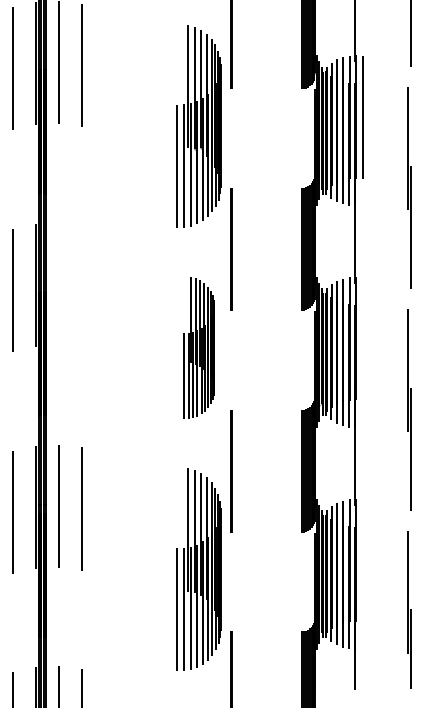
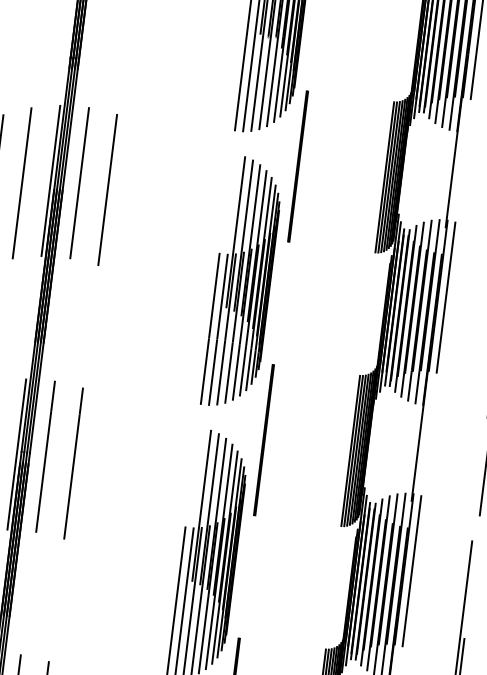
line: (58, 284) -> (79, 183), added
line: (81, 286) -> (107, 189), added
line: (362, 339) -> (445, 297), added
part: (198, 347) -> (242, 282), size x1.43
line: (362, 560) -> (412, 570), added

